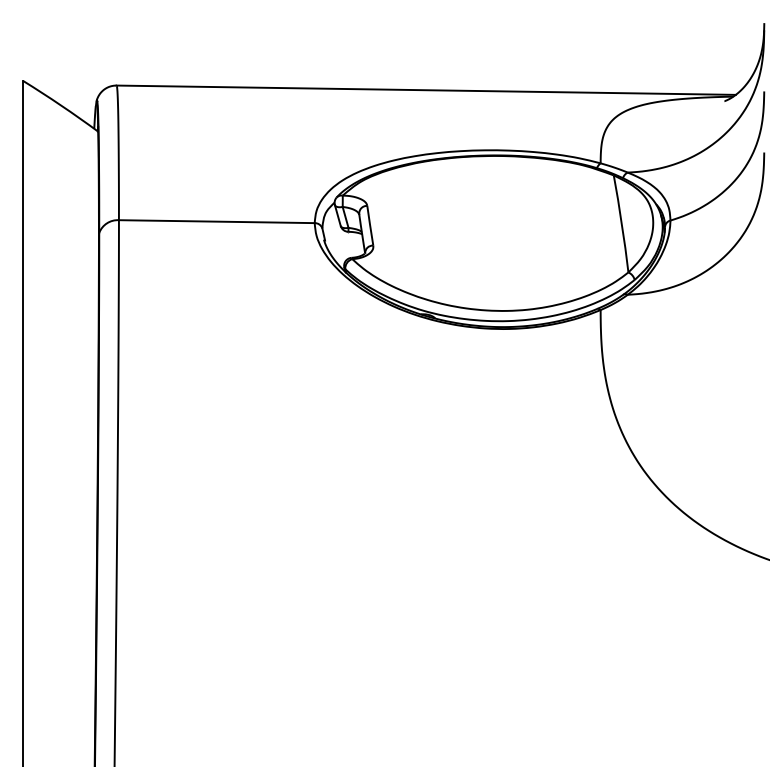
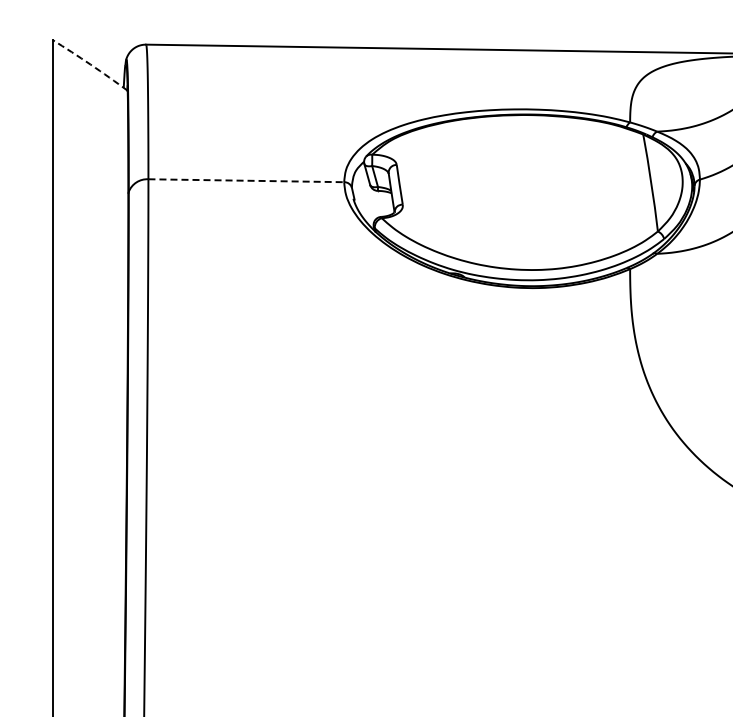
arc: (61, 105) -> (90, 64), solid -> dashed
line: (216, 221) -> (245, 180), solid -> dashed

